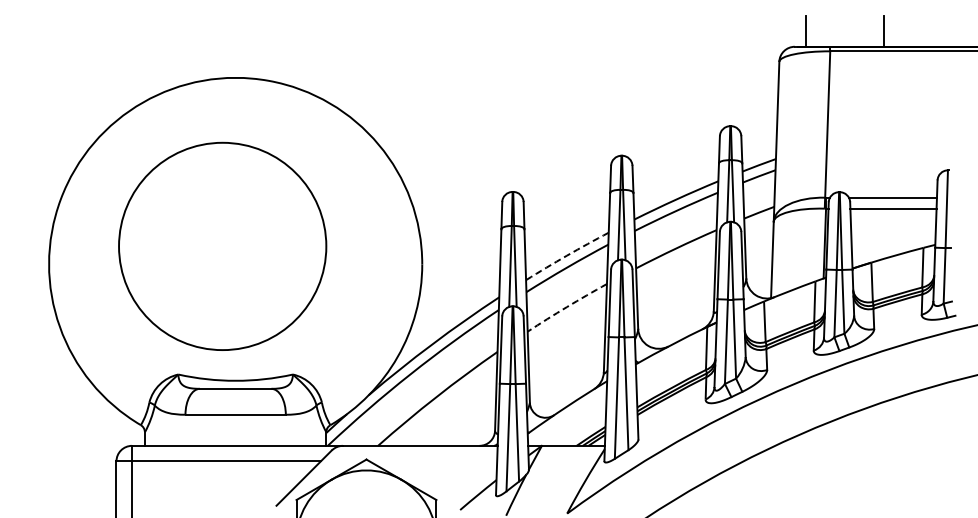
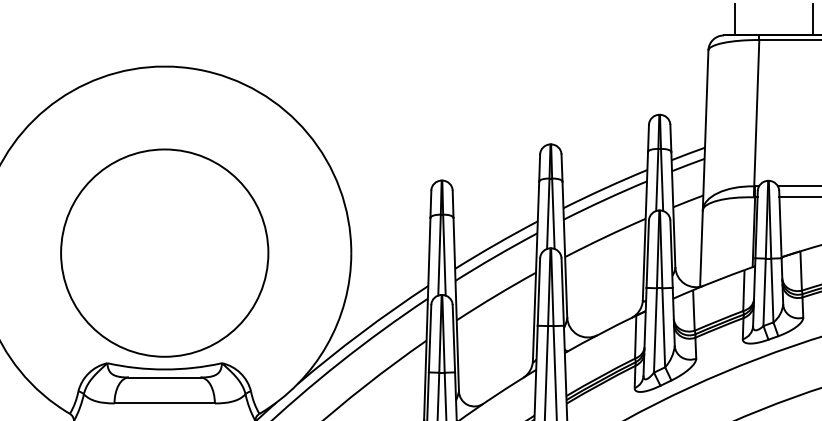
circle: (222, 245) -> (164, 252), moved
arc: (567, 255) -> (496, 244), dashed -> solid
arc: (566, 307) -> (495, 296), dashed -> solid

